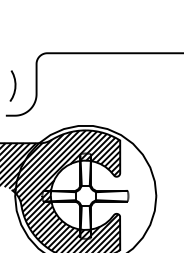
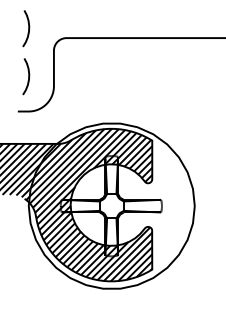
curve: (14, 45) -> (28, 28), added

